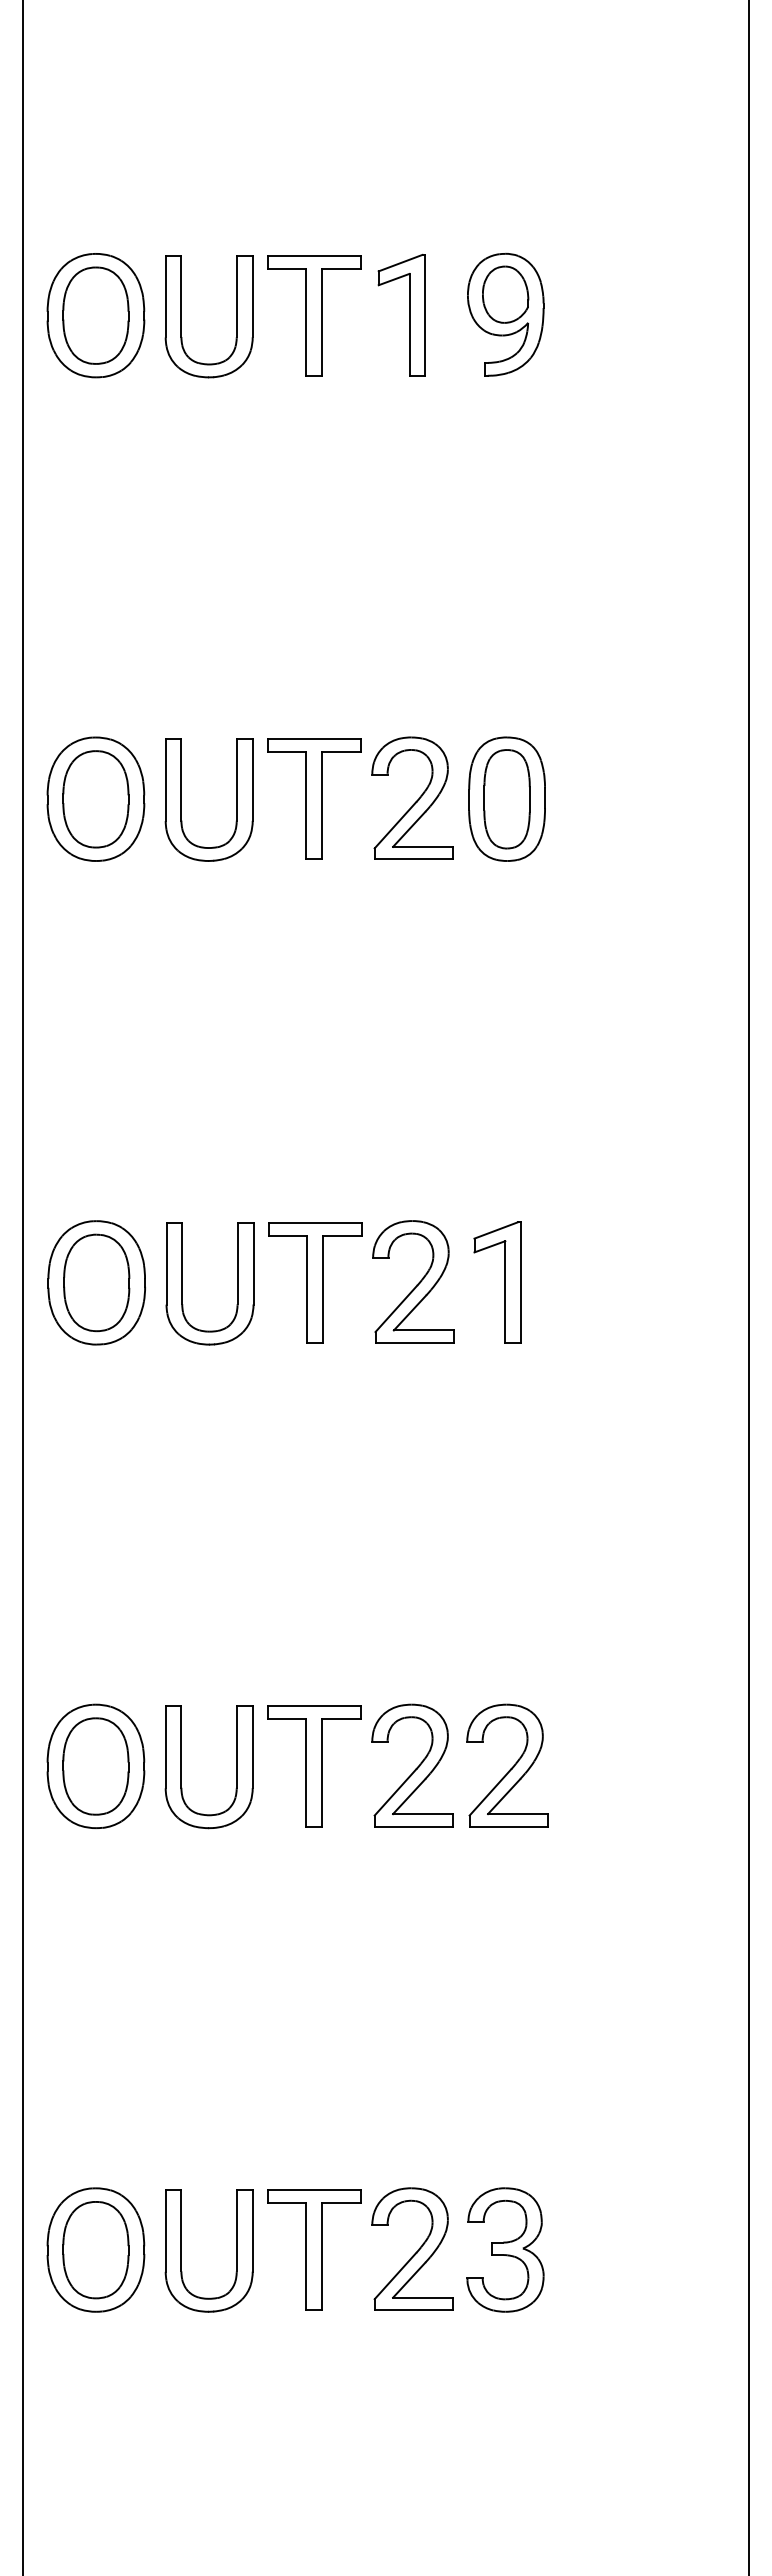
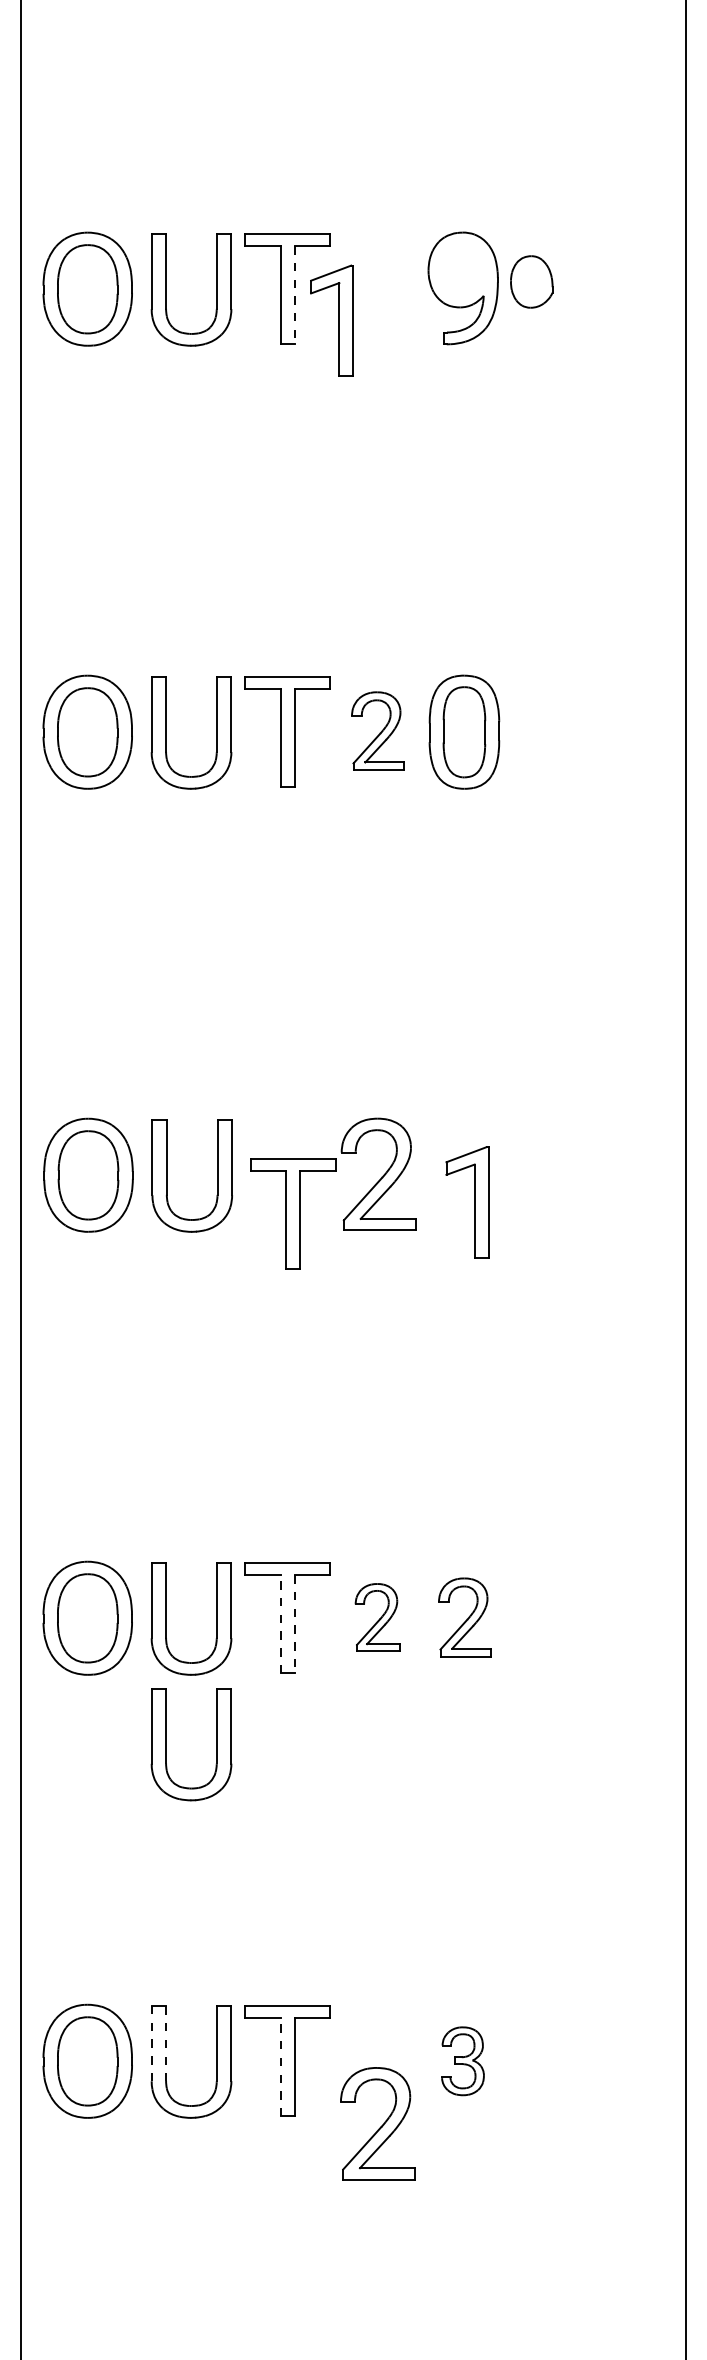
part: (505, 294) -> (531, 281), moved
part: (409, 314) -> (339, 320), moved
line: (322, 322) -> (295, 295), solid -> dashed
part: (412, 797) -> (377, 730), size x0.7
part: (315, 1282) -> (293, 1213), moved
part: (504, 1282) -> (473, 1202), moved
part: (412, 1765) -> (377, 1617), size x0.6
part: (507, 1765) -> (464, 1617), size x0.7
line: (306, 1772) -> (280, 1623), solid -> dashed
line: (322, 1772) -> (295, 1623), solid -> dashed
part: (181, 1904) -> (166, 1744), added
line: (165, 2230) -> (151, 2043), solid -> dashed
line: (181, 2230) -> (166, 2043), solid -> dashed
part: (412, 2248) -> (377, 2123), moved
part: (505, 2249) -> (462, 2060), size x0.6
line: (306, 2256) -> (280, 2067), solid -> dashed

